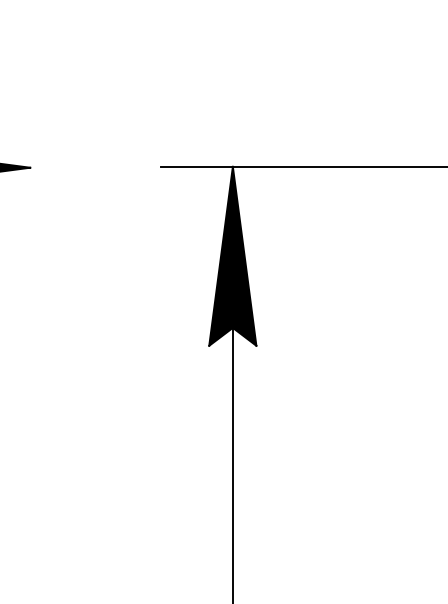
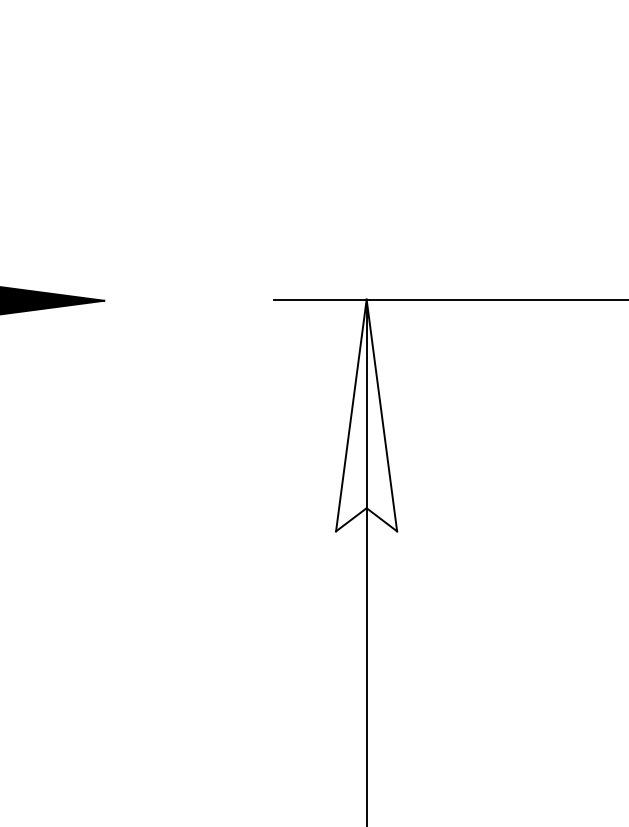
fill: (232, 256) -> (366, 415), removed

